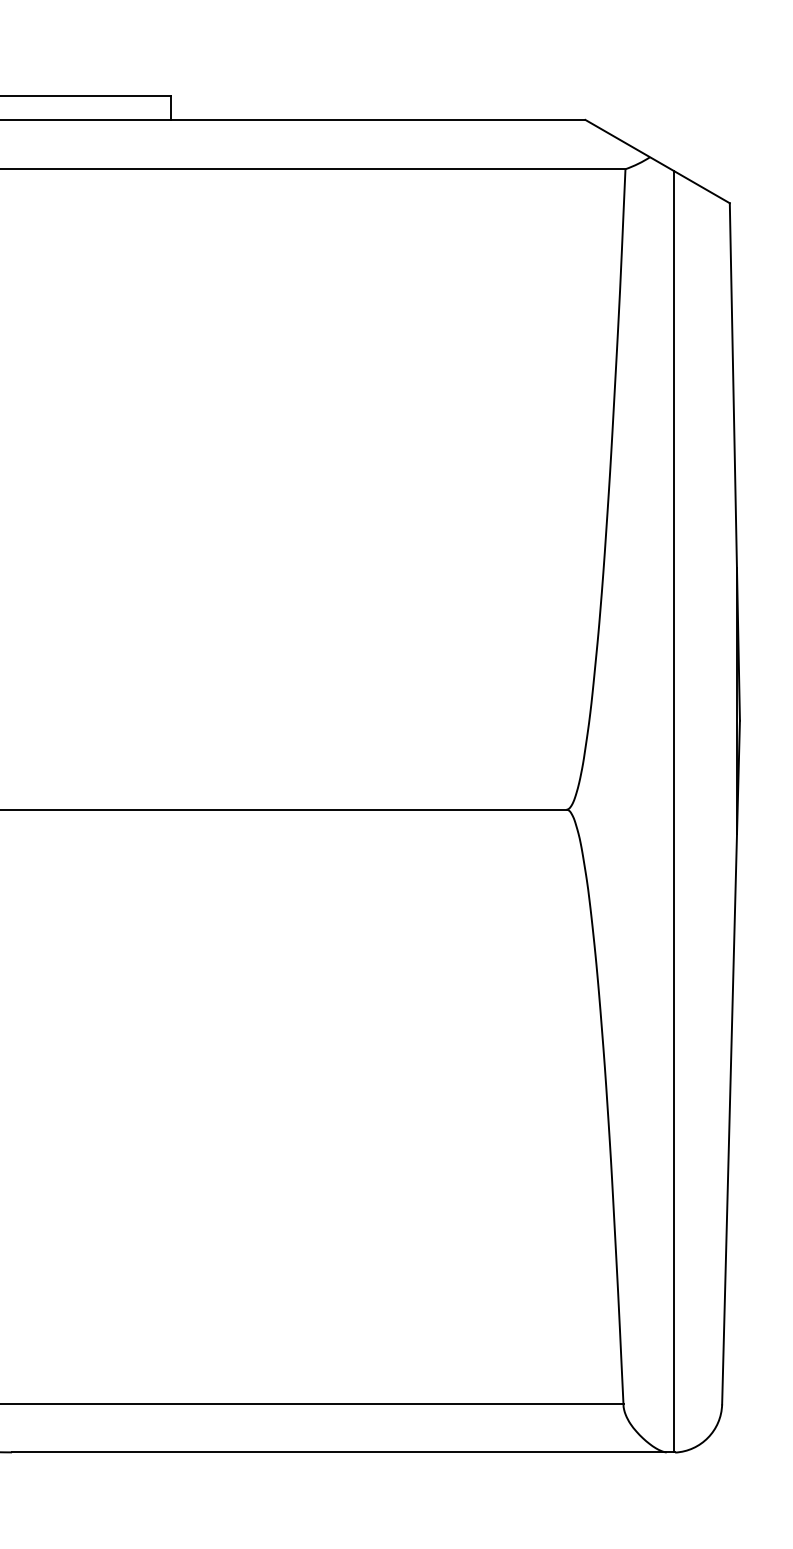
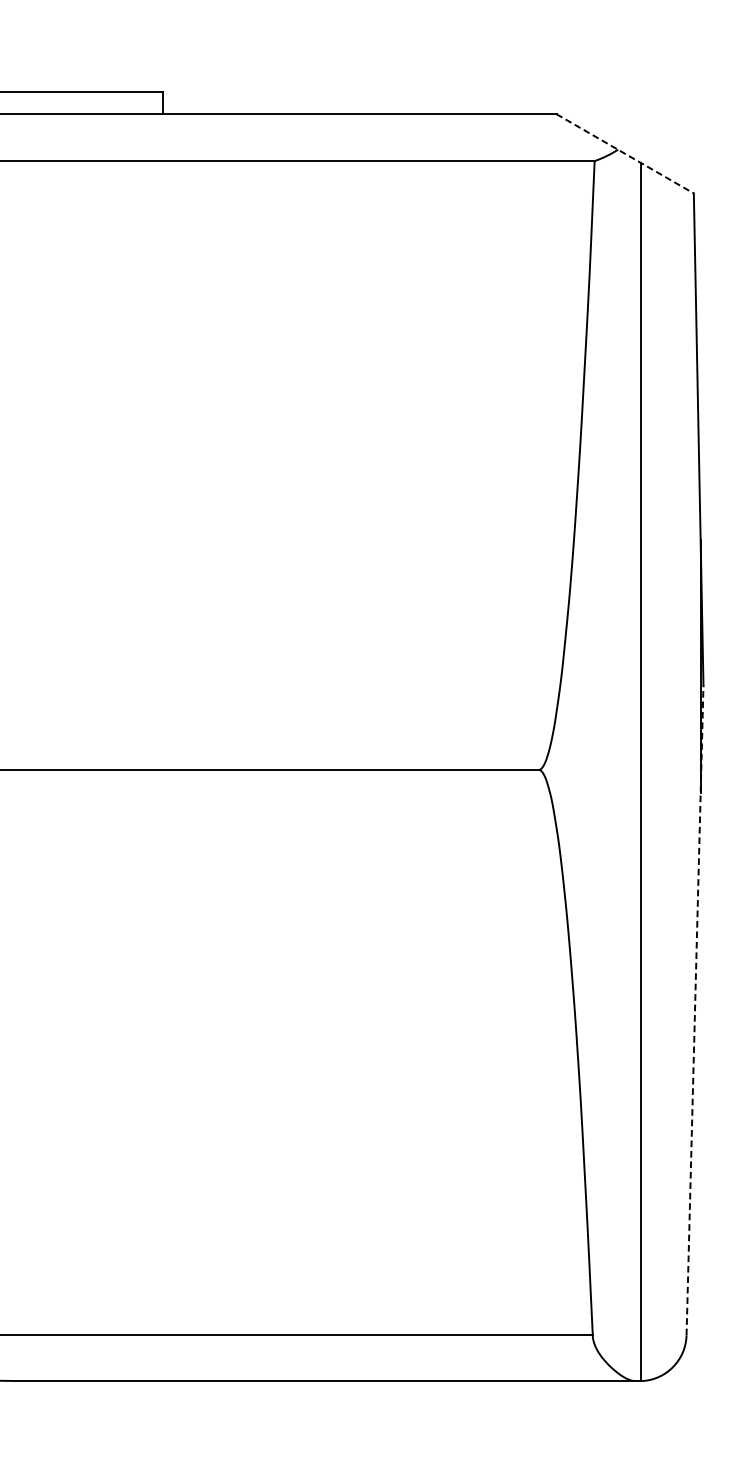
line: (658, 161) -> (626, 153), solid -> dashed
line: (731, 1062) -> (695, 1010), solid -> dashed

